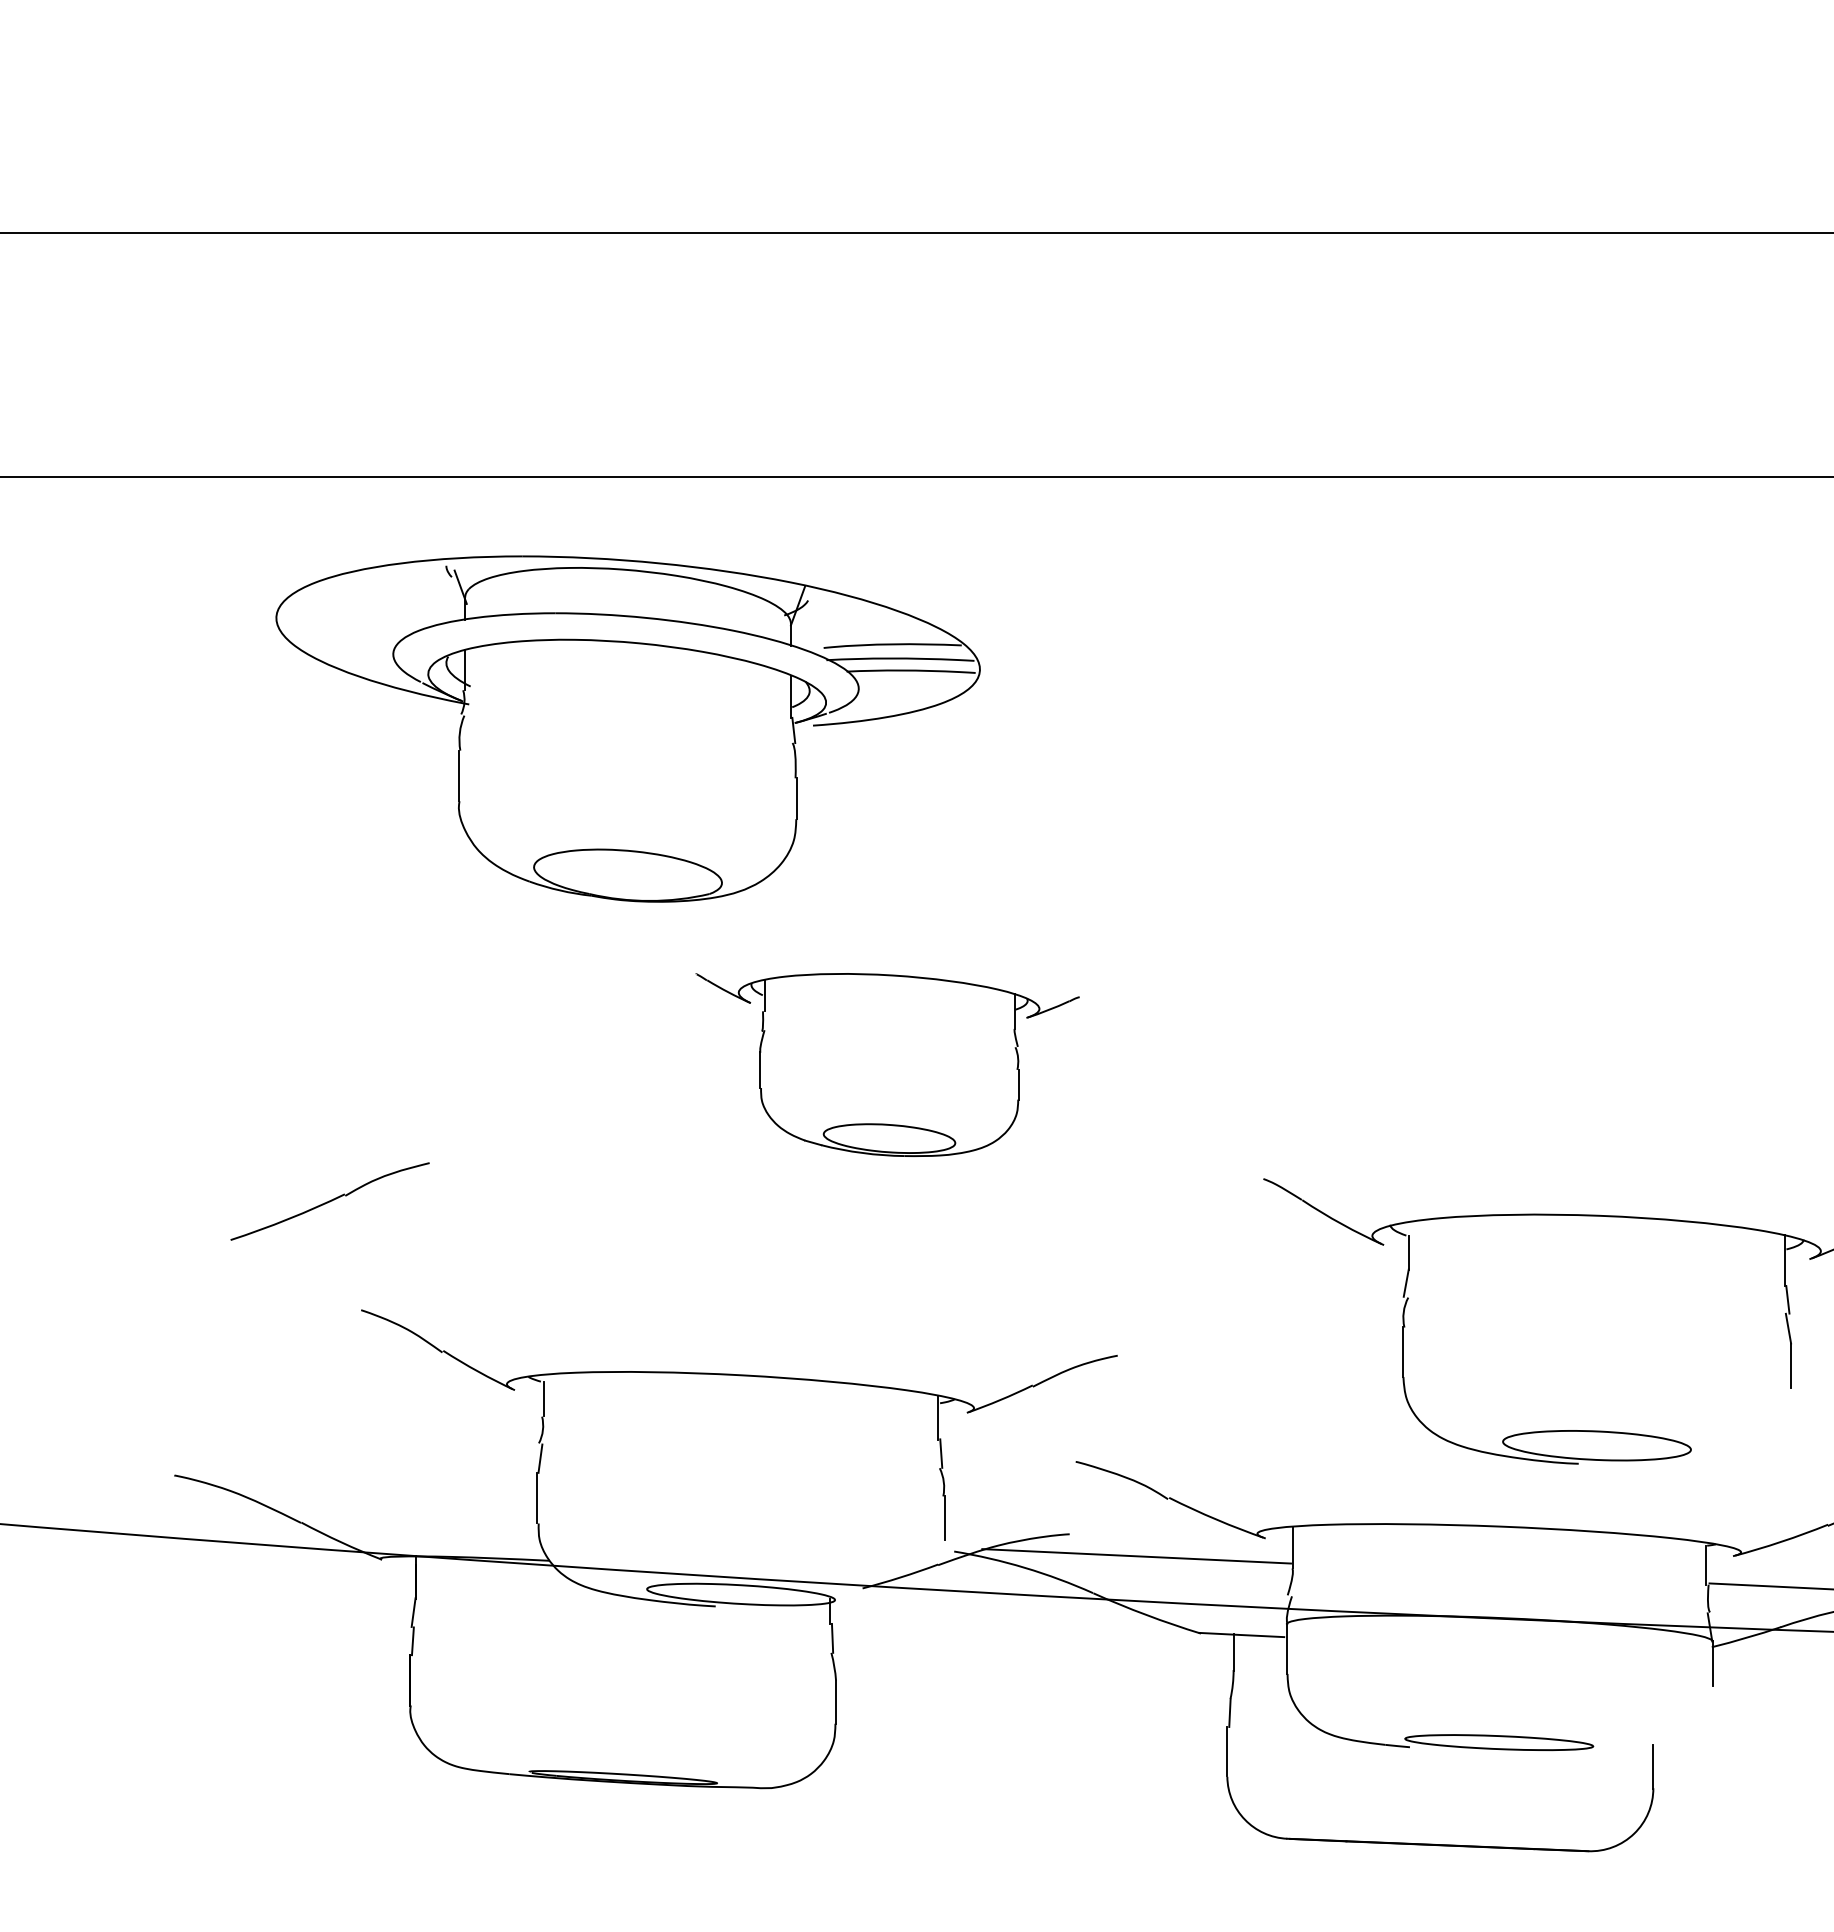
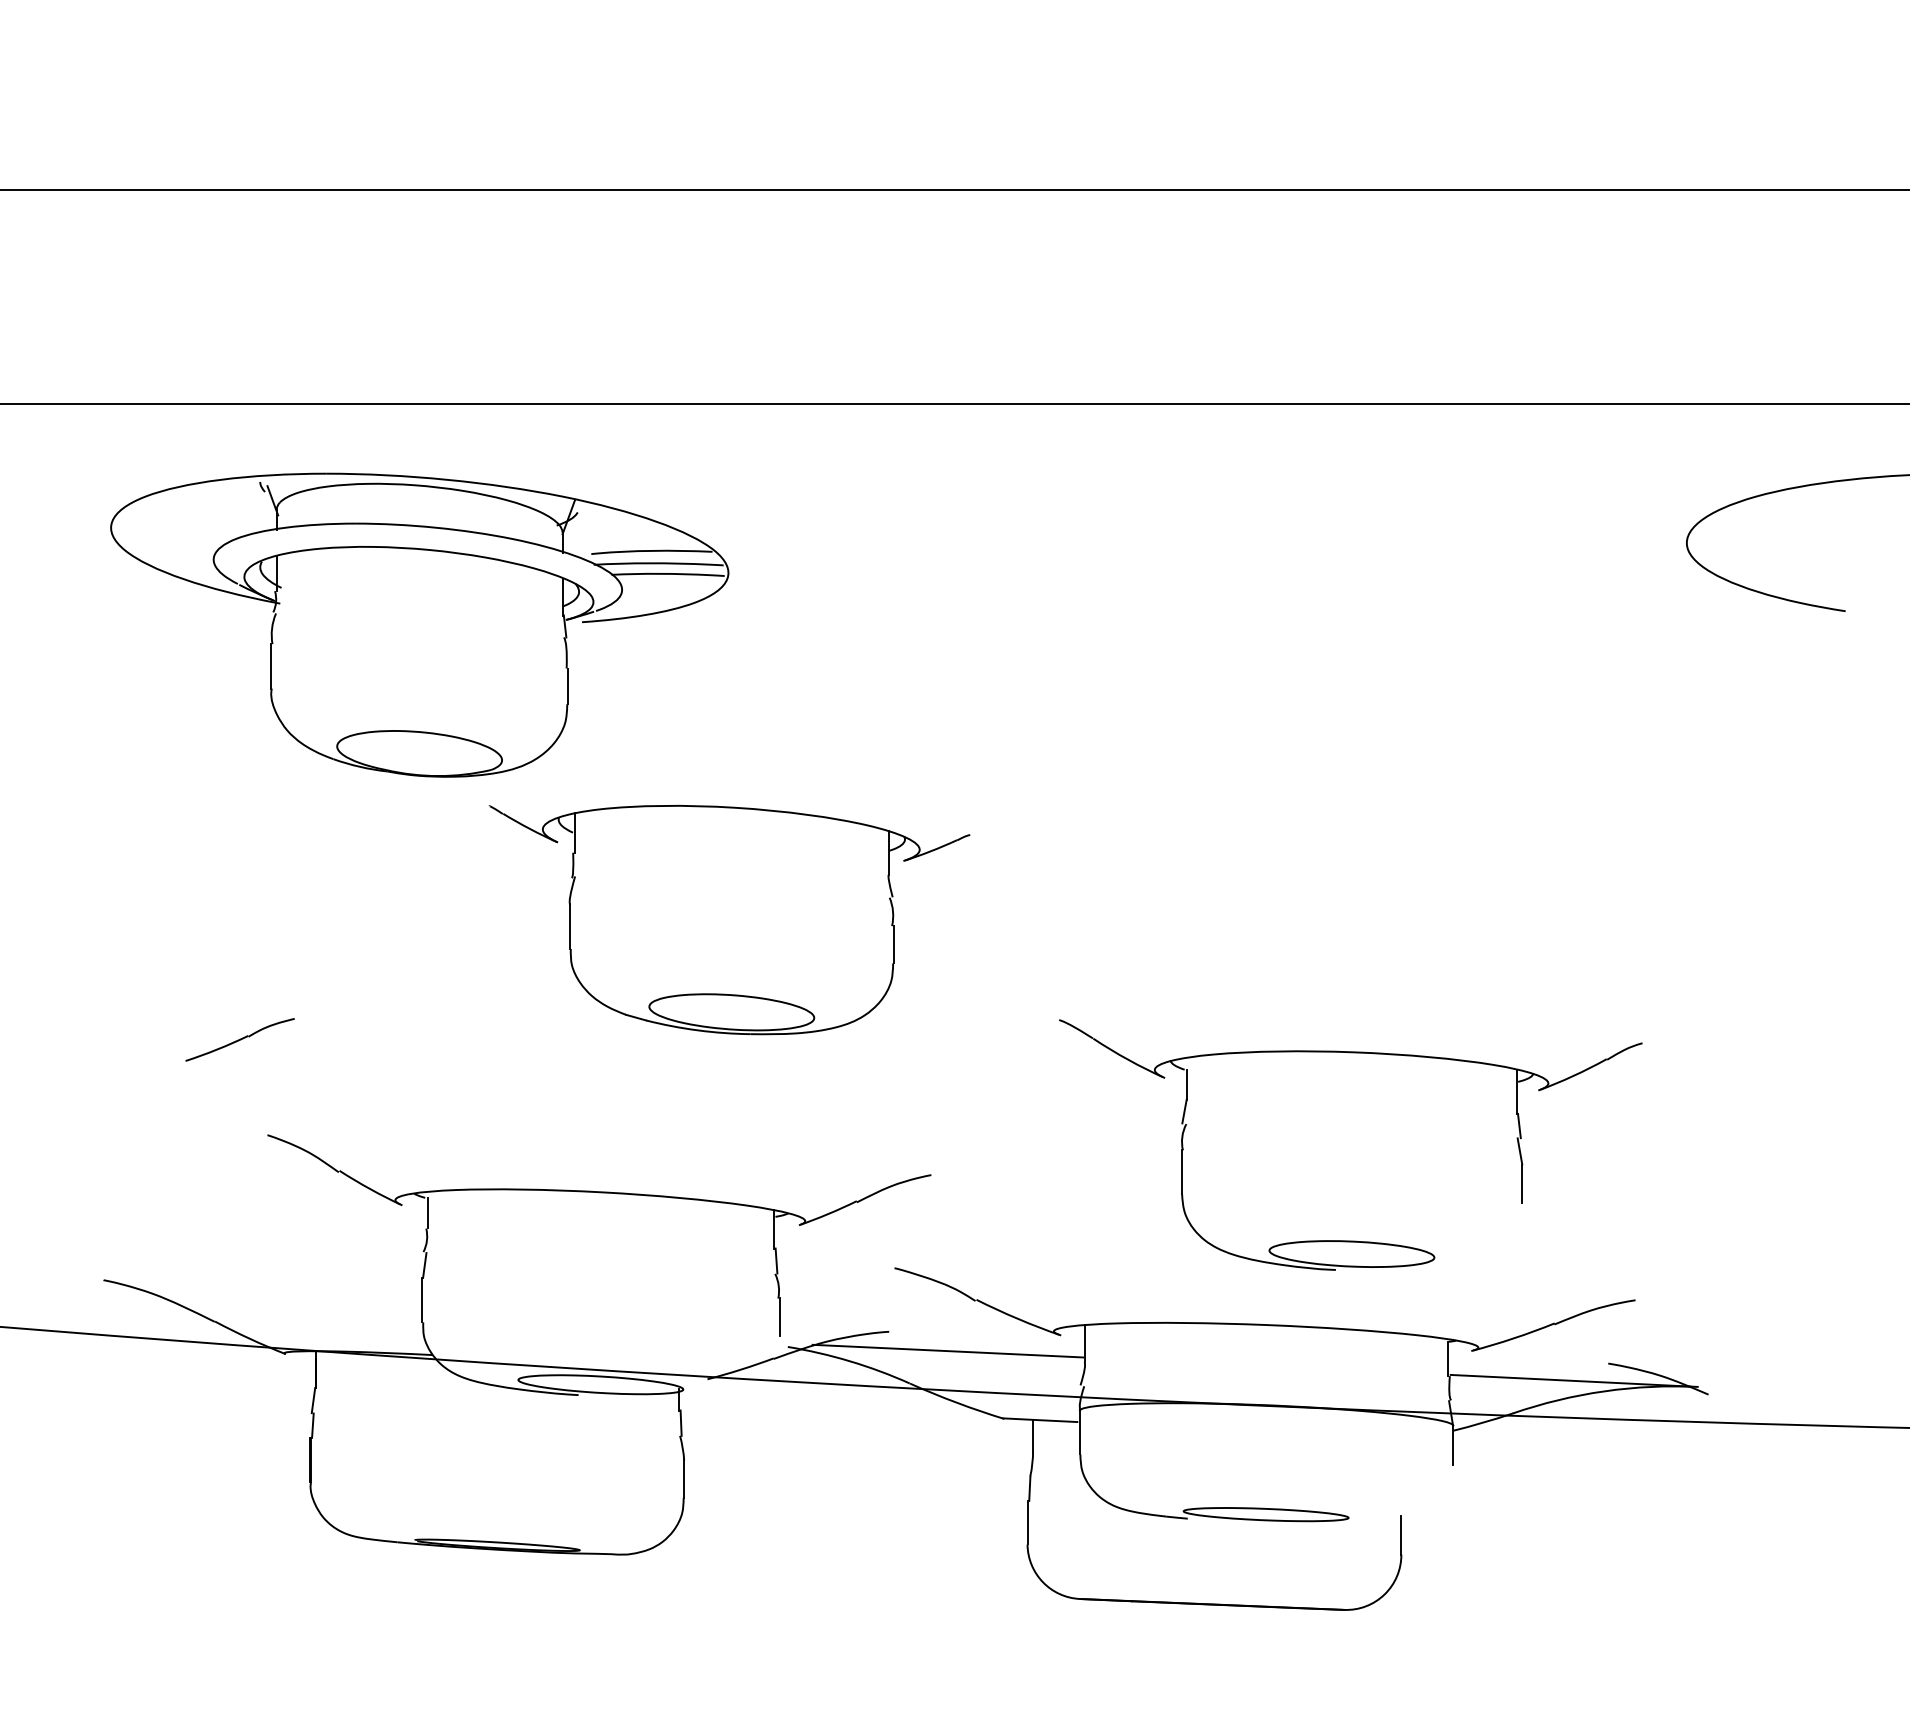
part: (627, 728) -> (419, 624), moved
part: (887, 1064) -> (729, 919), size x1.43
part: (329, 1201) -> (239, 1039), size x0.62

